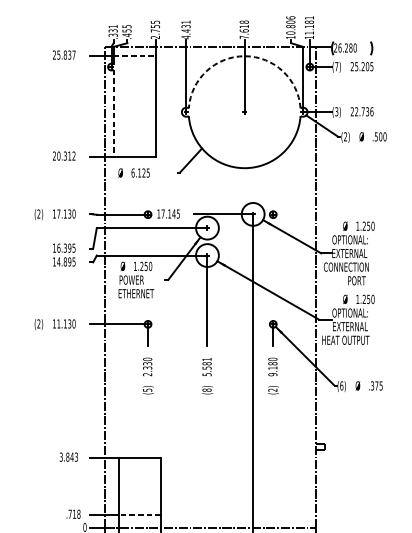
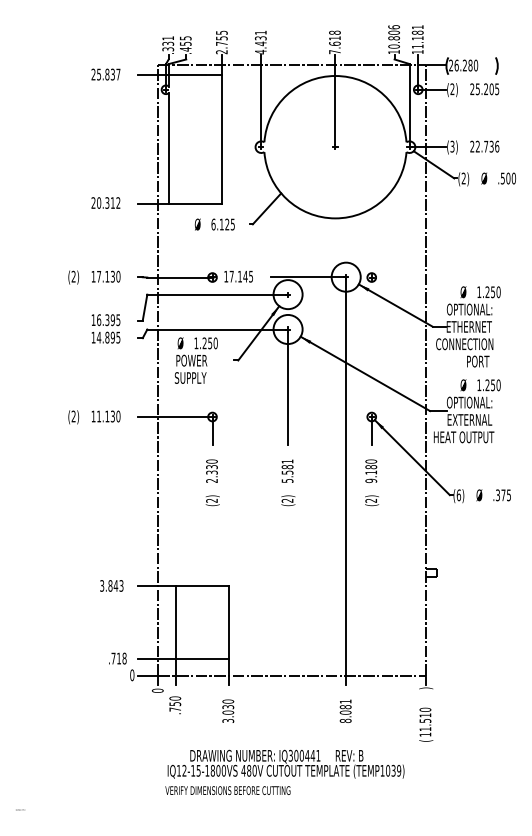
line: (134, 55) -> (195, 75), dashed -> solid
arc: (244, 56) -> (335, 76), dashed -> solid
text: (336, 66) -> (452, 89), (7) -> (2)
line: (113, 113) -> (168, 148), dashed -> solid
text: (133, 172) -> (214, 224), moved
text: (351, 253) -> (471, 326), EXTERNAL -> ETHERNET
text: (136, 293) -> (197, 377), ETHERNET -> SUPPLY
text: (147, 390) -> (211, 500), (5) -> (2)
text: (207, 390) -> (287, 500), (8) -> (2)
line: (140, 515) -> (202, 659), dashed -> solid

